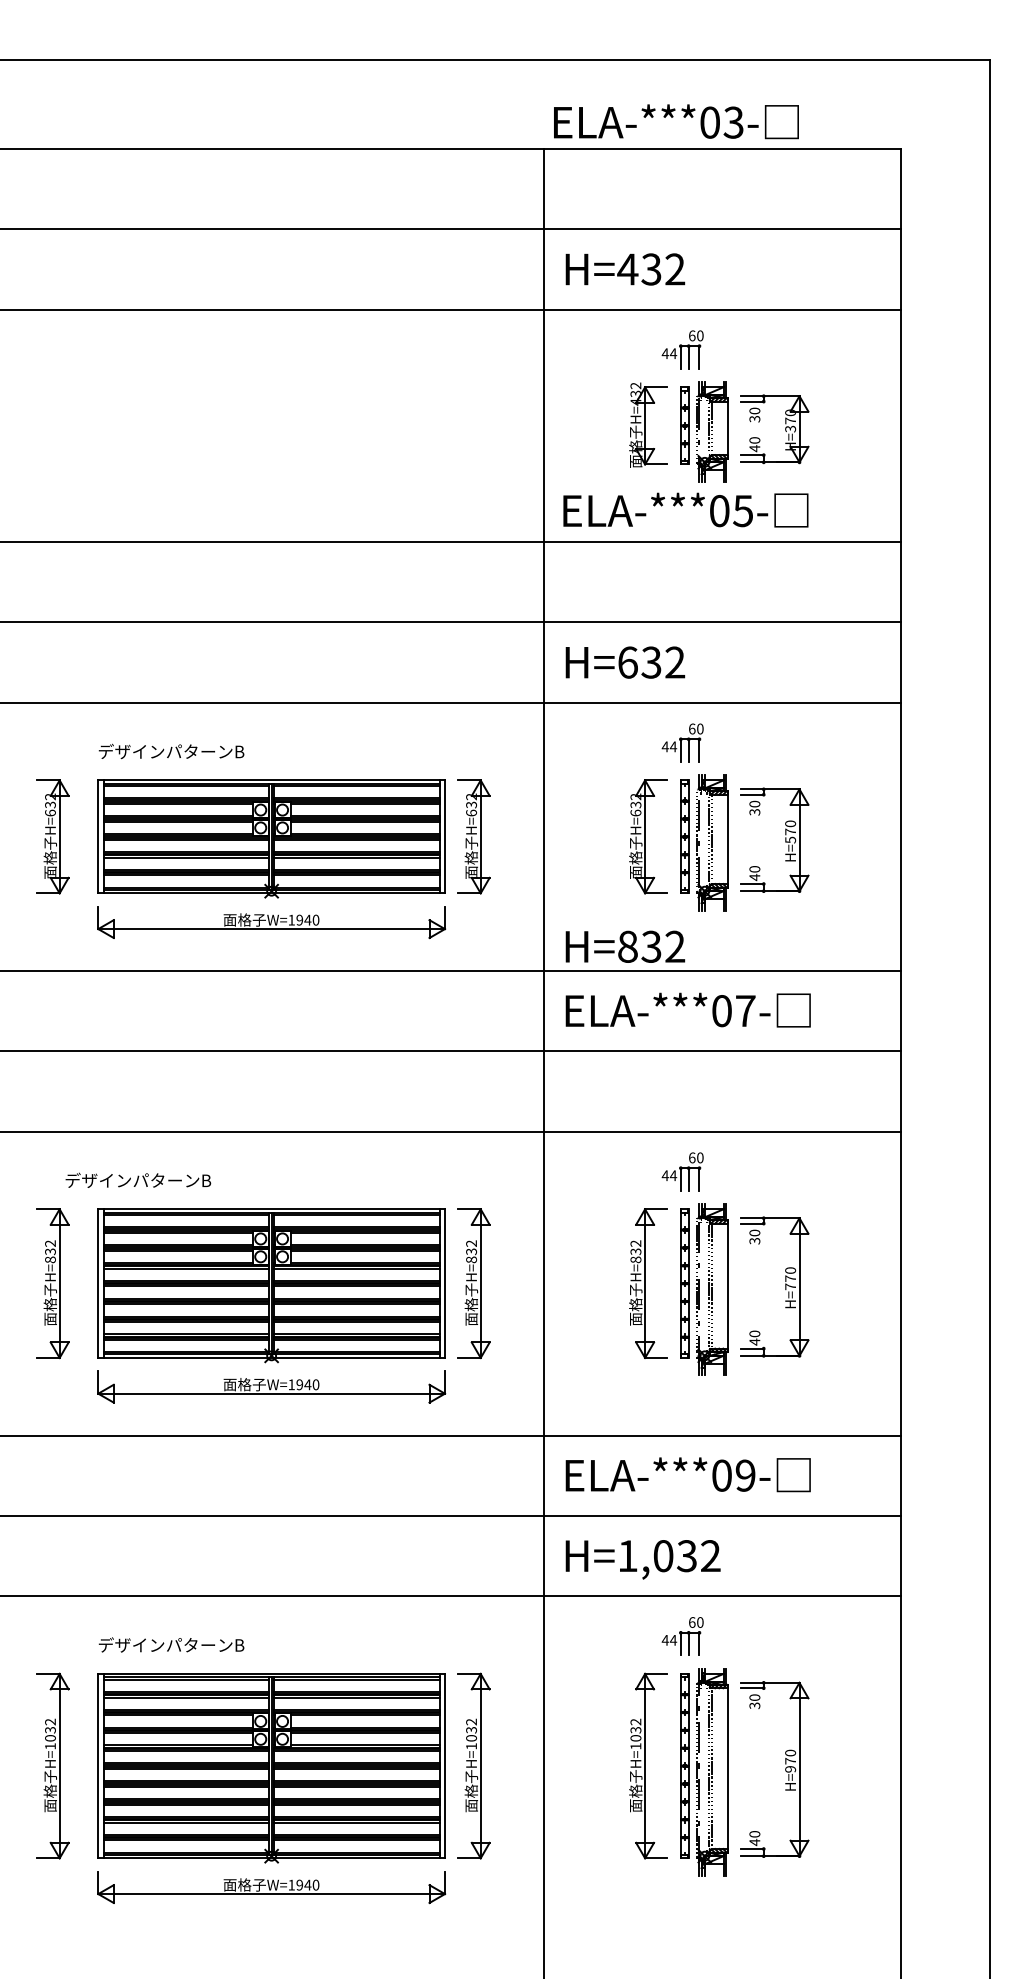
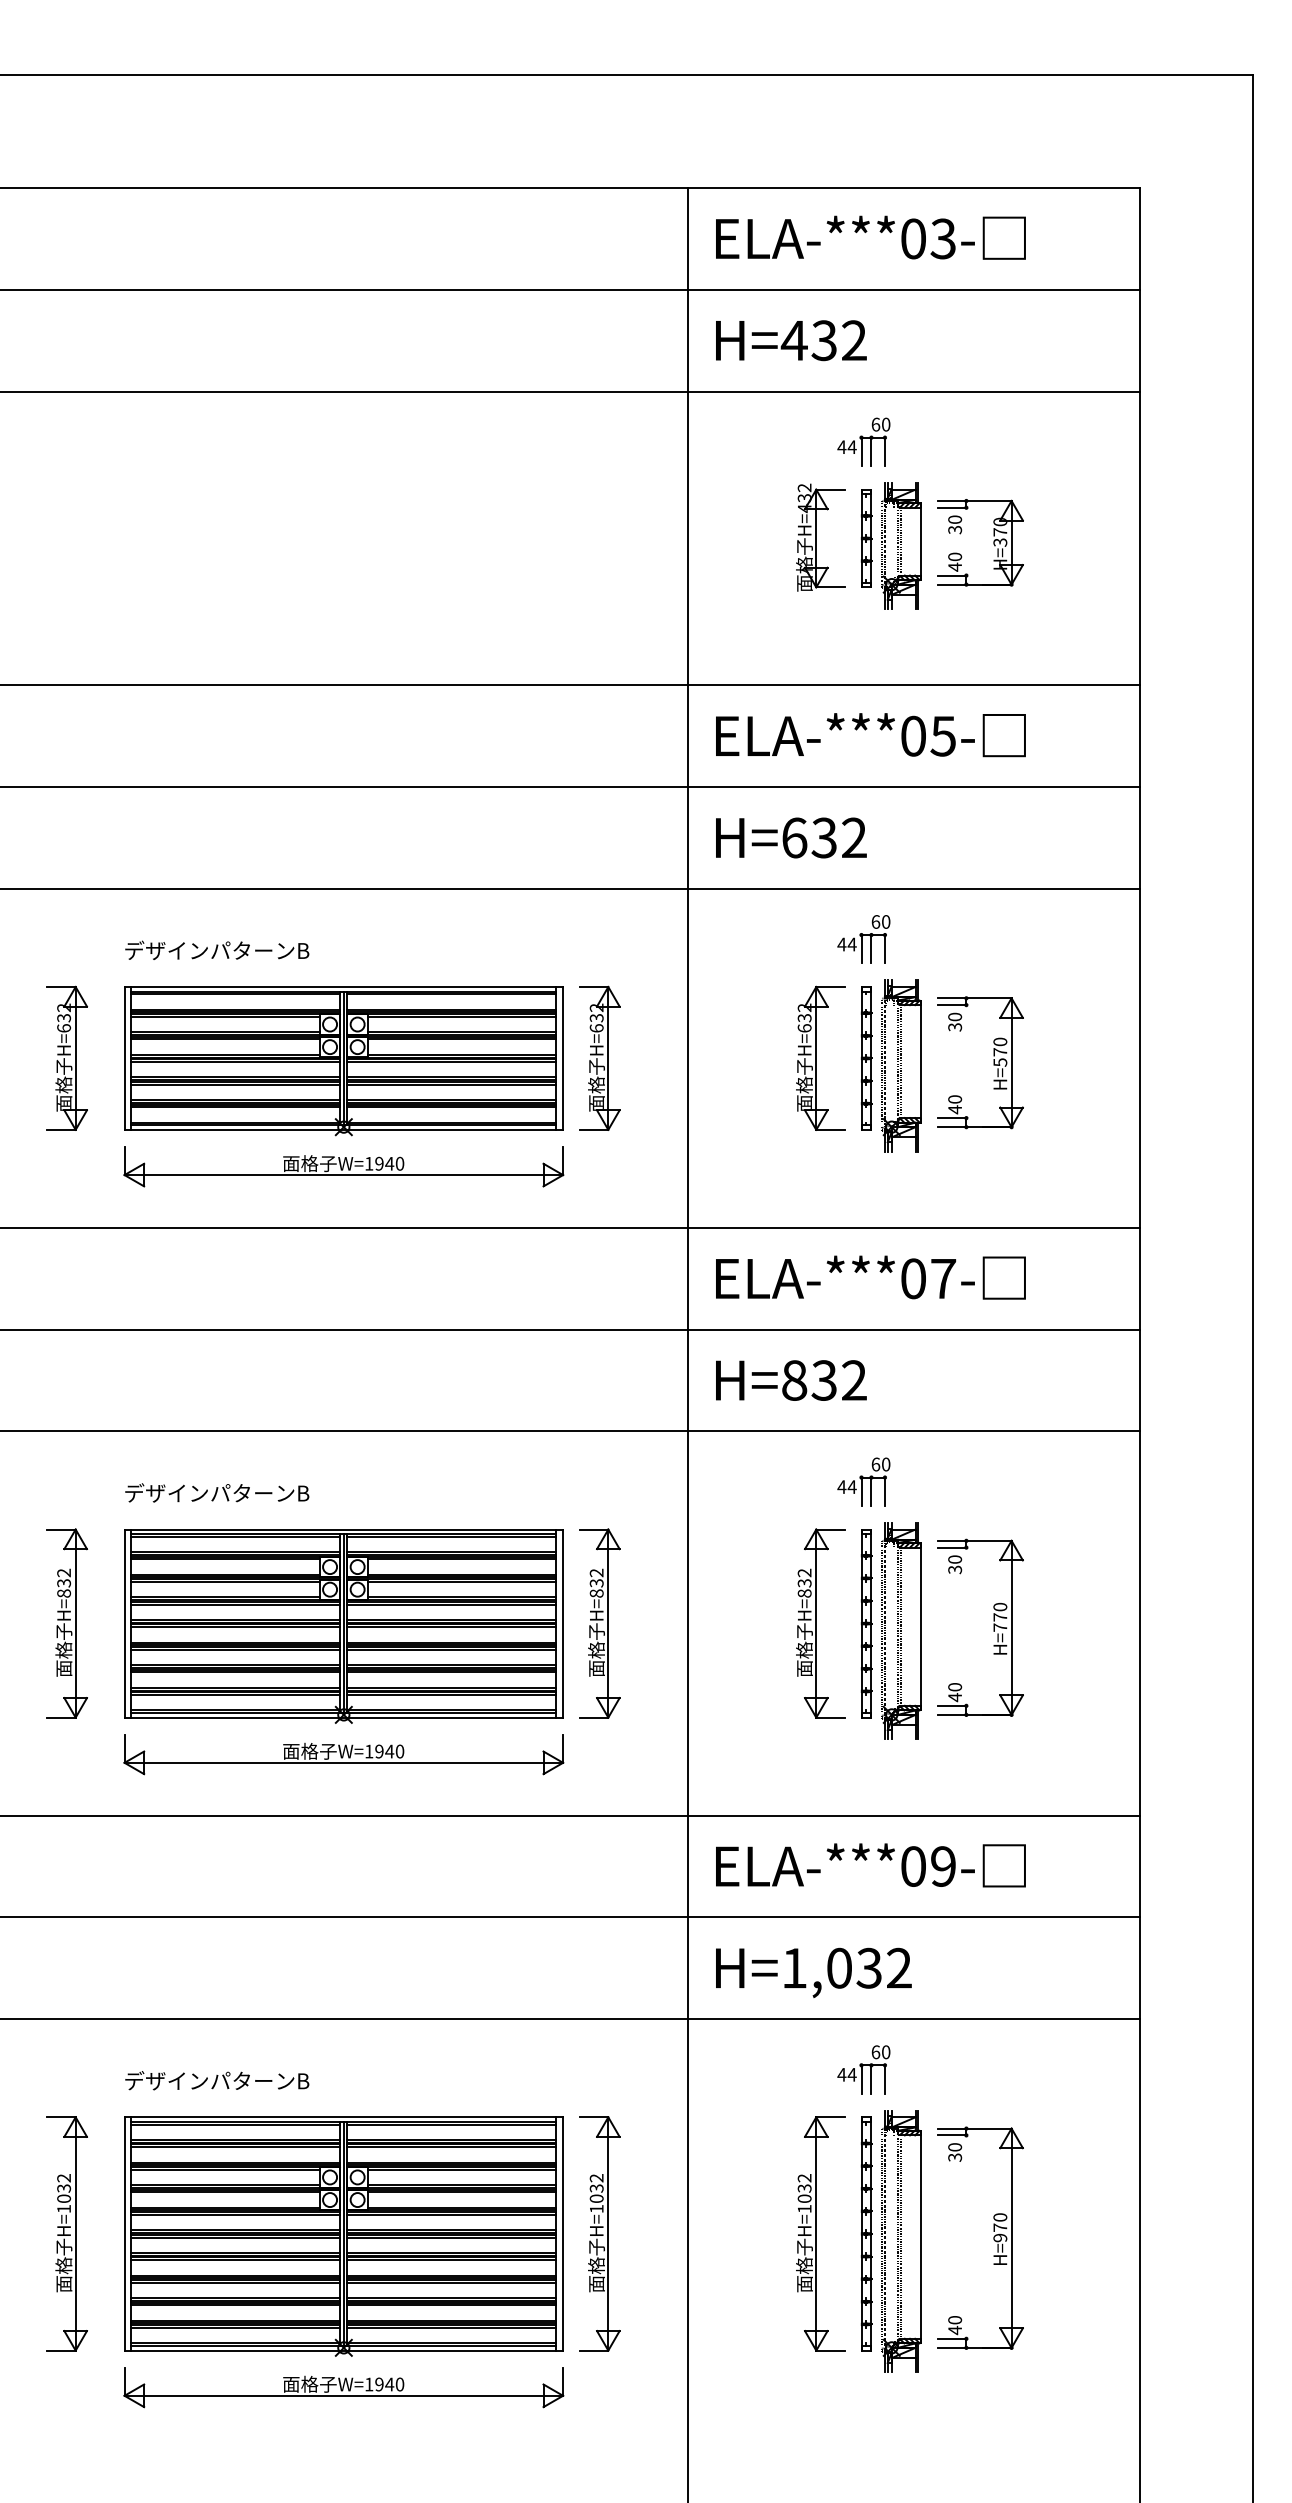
text: (676, 121) -> (870, 237), moved
text: (685, 510) -> (870, 735), moved
text: (625, 946) -> (791, 1380), moved
text: (138, 1180) -> (217, 1492), moved

